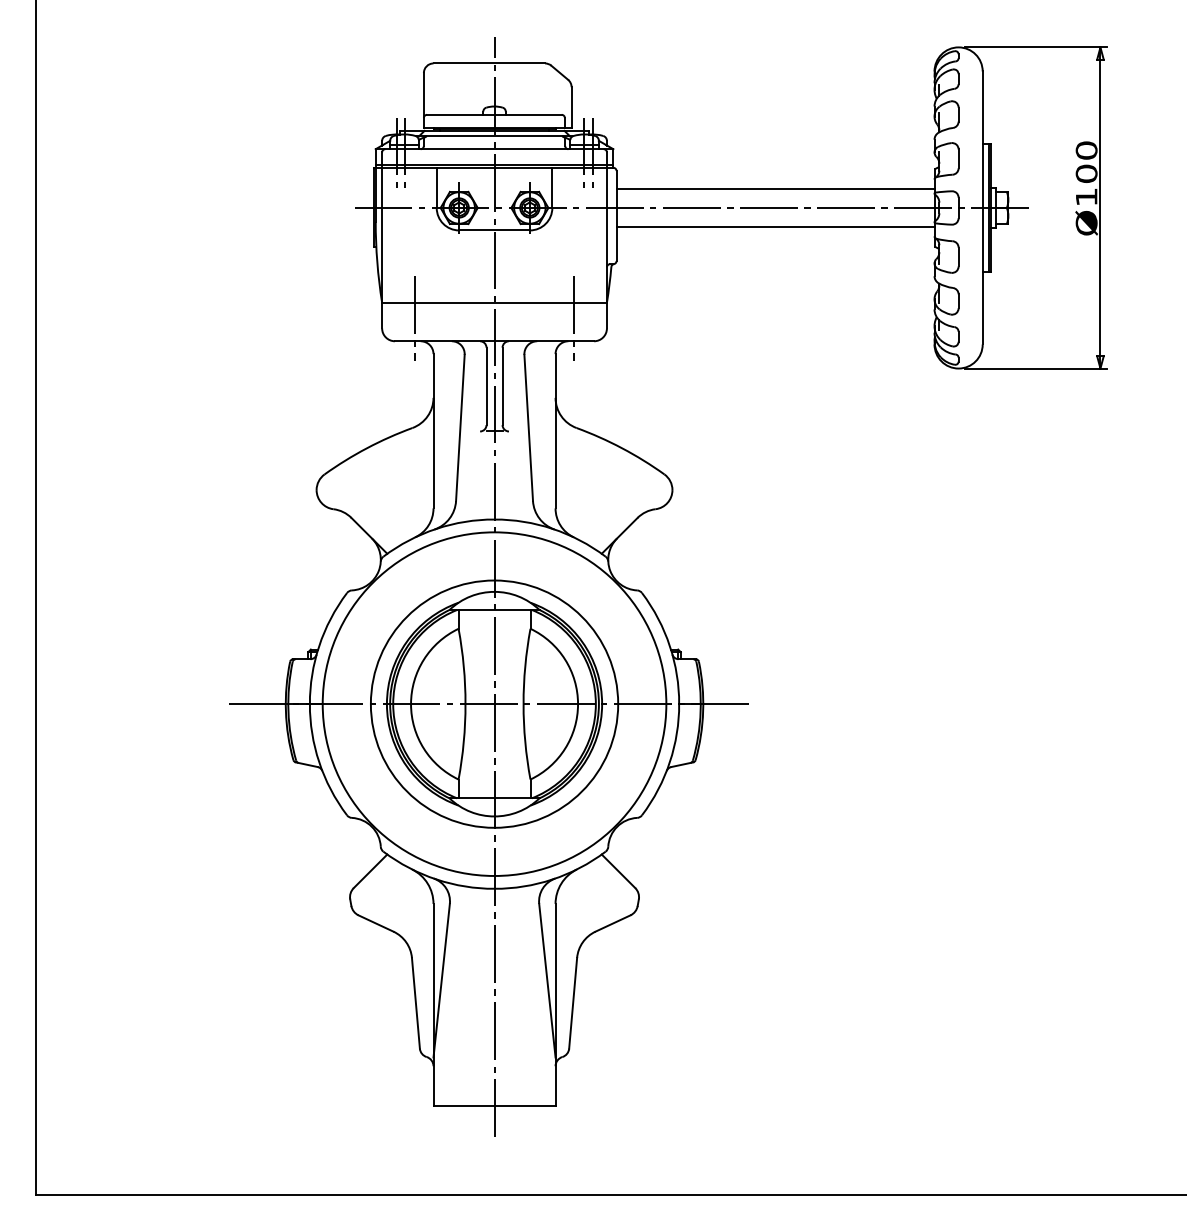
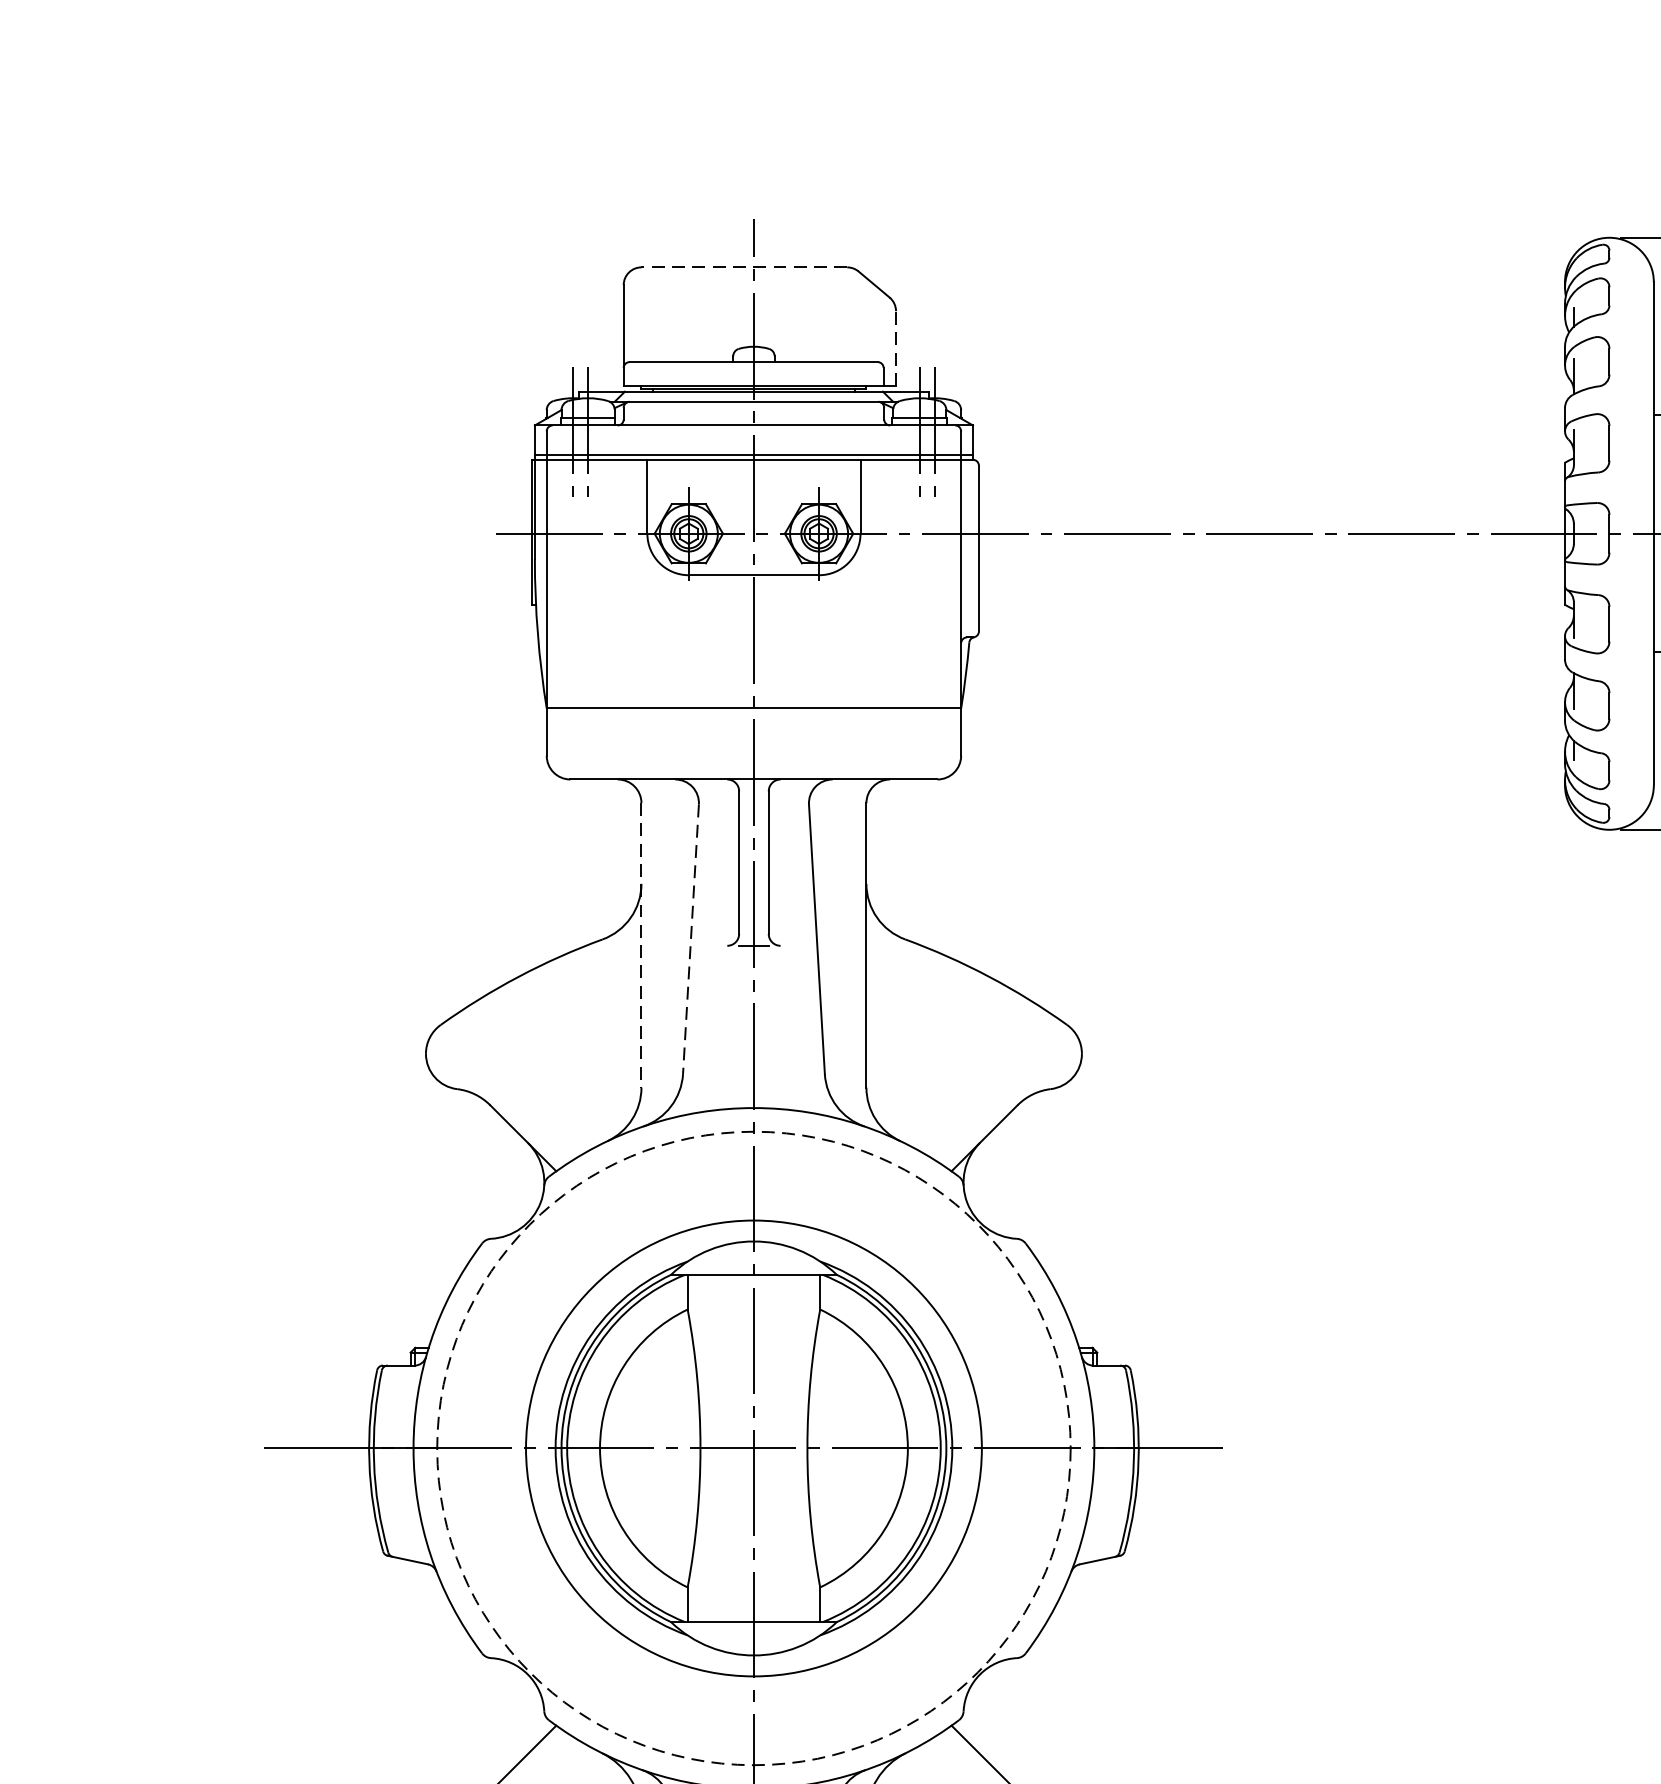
line: (489, 63) -> (744, 267), solid -> dashed
line: (571, 106) -> (895, 346), solid -> dashed
line: (775, 188) -> (1271, 497), removed
line: (775, 227) -> (1271, 569), removed
line: (415, 317) -> (608, 735), removed
line: (574, 317) -> (901, 735), removed
line: (460, 428) -> (691, 940), solid -> dashed
line: (433, 431) -> (641, 945), solid -> dashed
circle: (494, 703) -> (753, 1447), solid -> dashed

